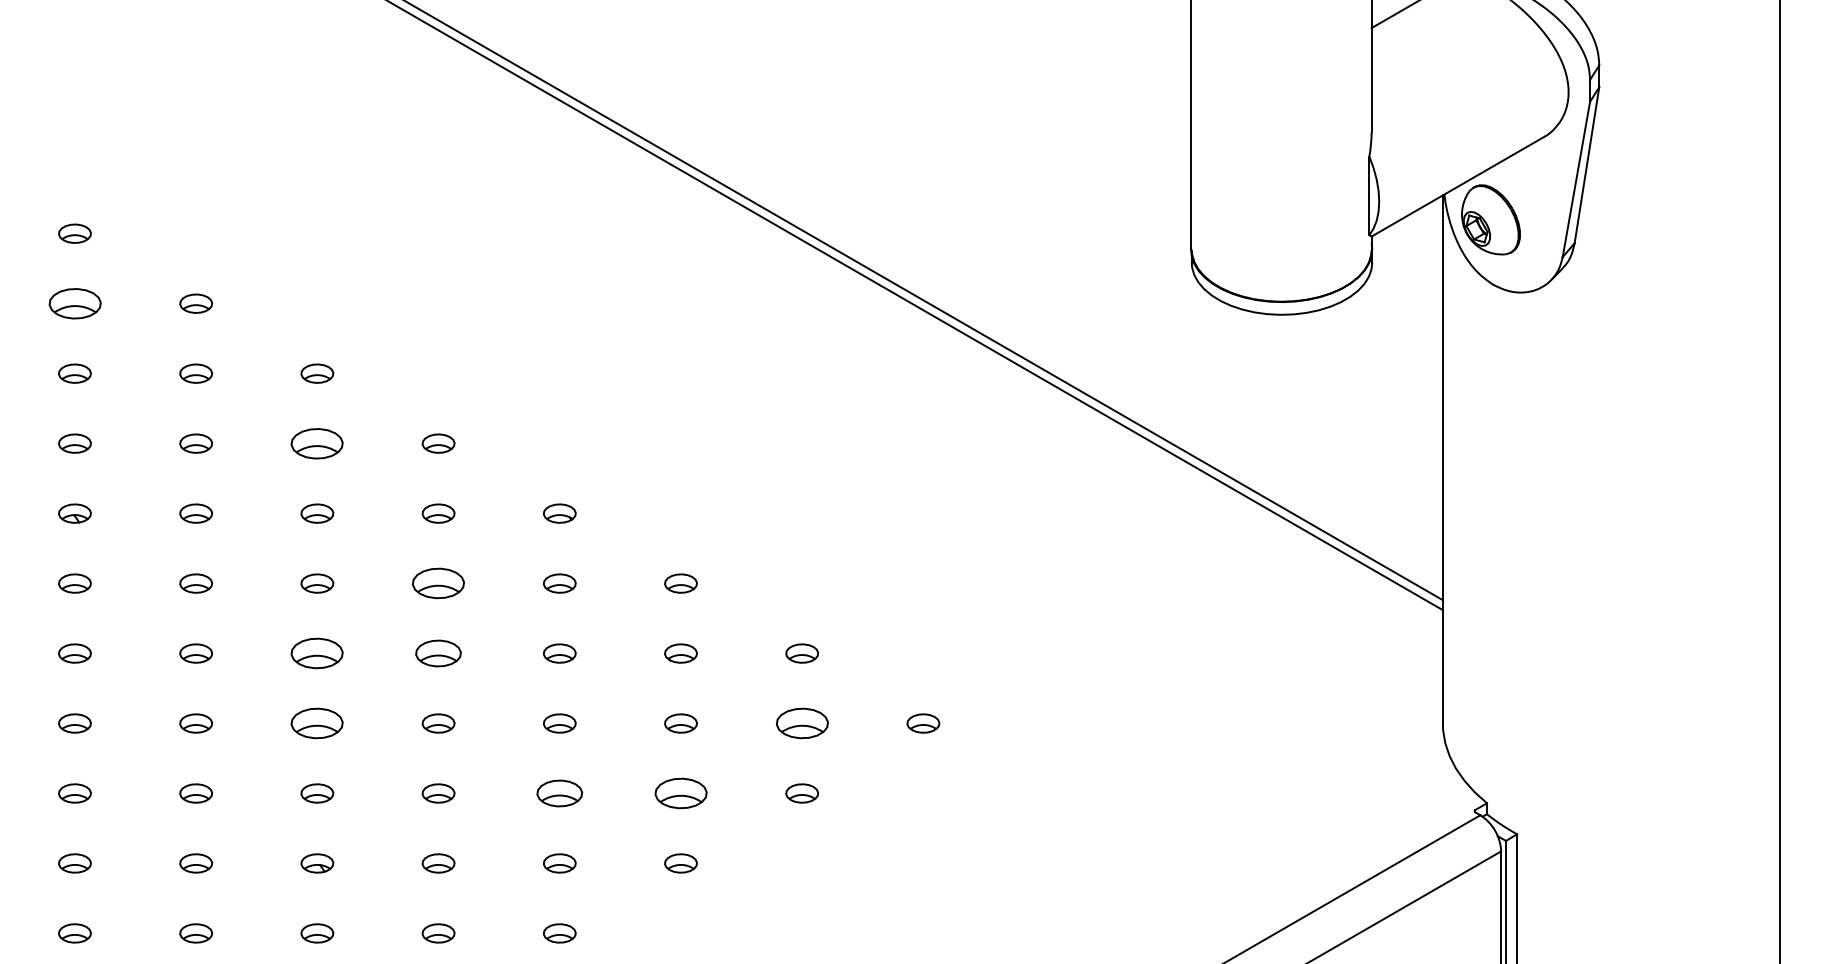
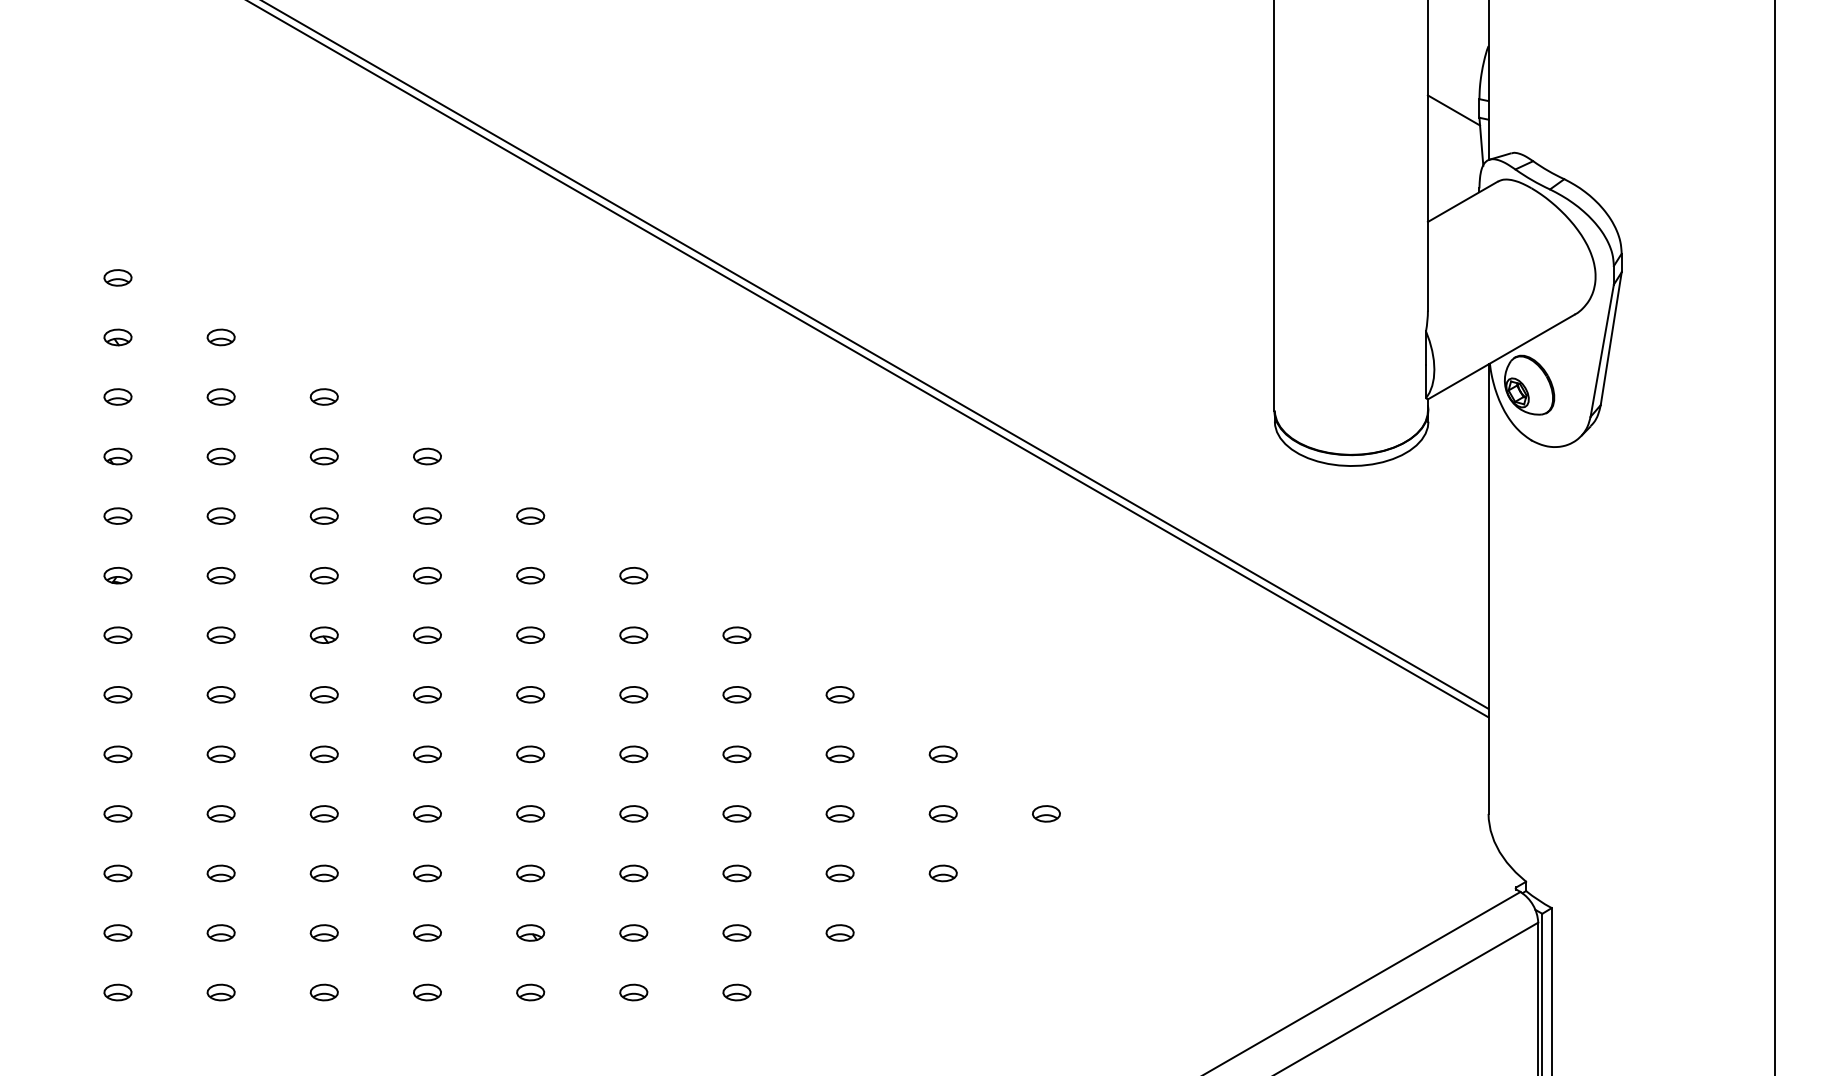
part: (74, 303) -> (323, 456), size x0.62
part: (317, 443) -> (530, 575), size x0.62
part: (438, 583) -> (633, 694), size x0.62
part: (317, 653) -> (530, 754), size x0.62
part: (438, 653) -> (633, 754), size x0.71
part: (317, 723) -> (530, 813), size x0.62
part: (801, 723) -> (942, 813), size x0.62
part: (559, 793) -> (736, 873), size x0.71
part: (680, 793) -> (839, 873), size x0.62

